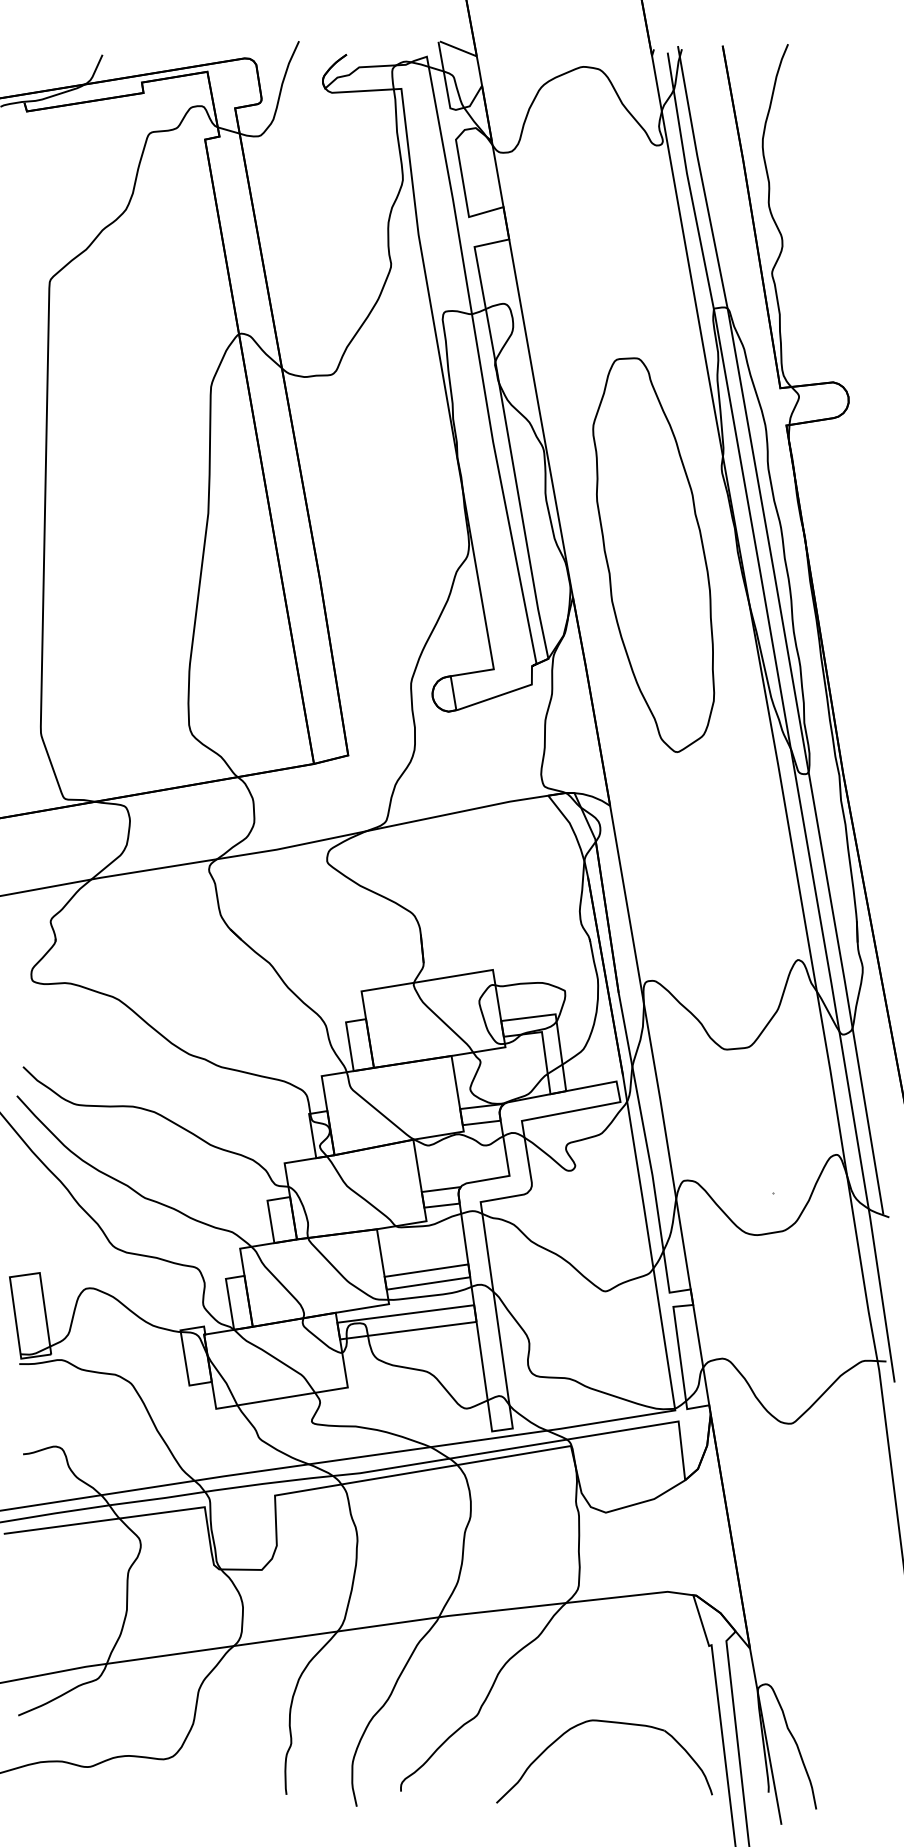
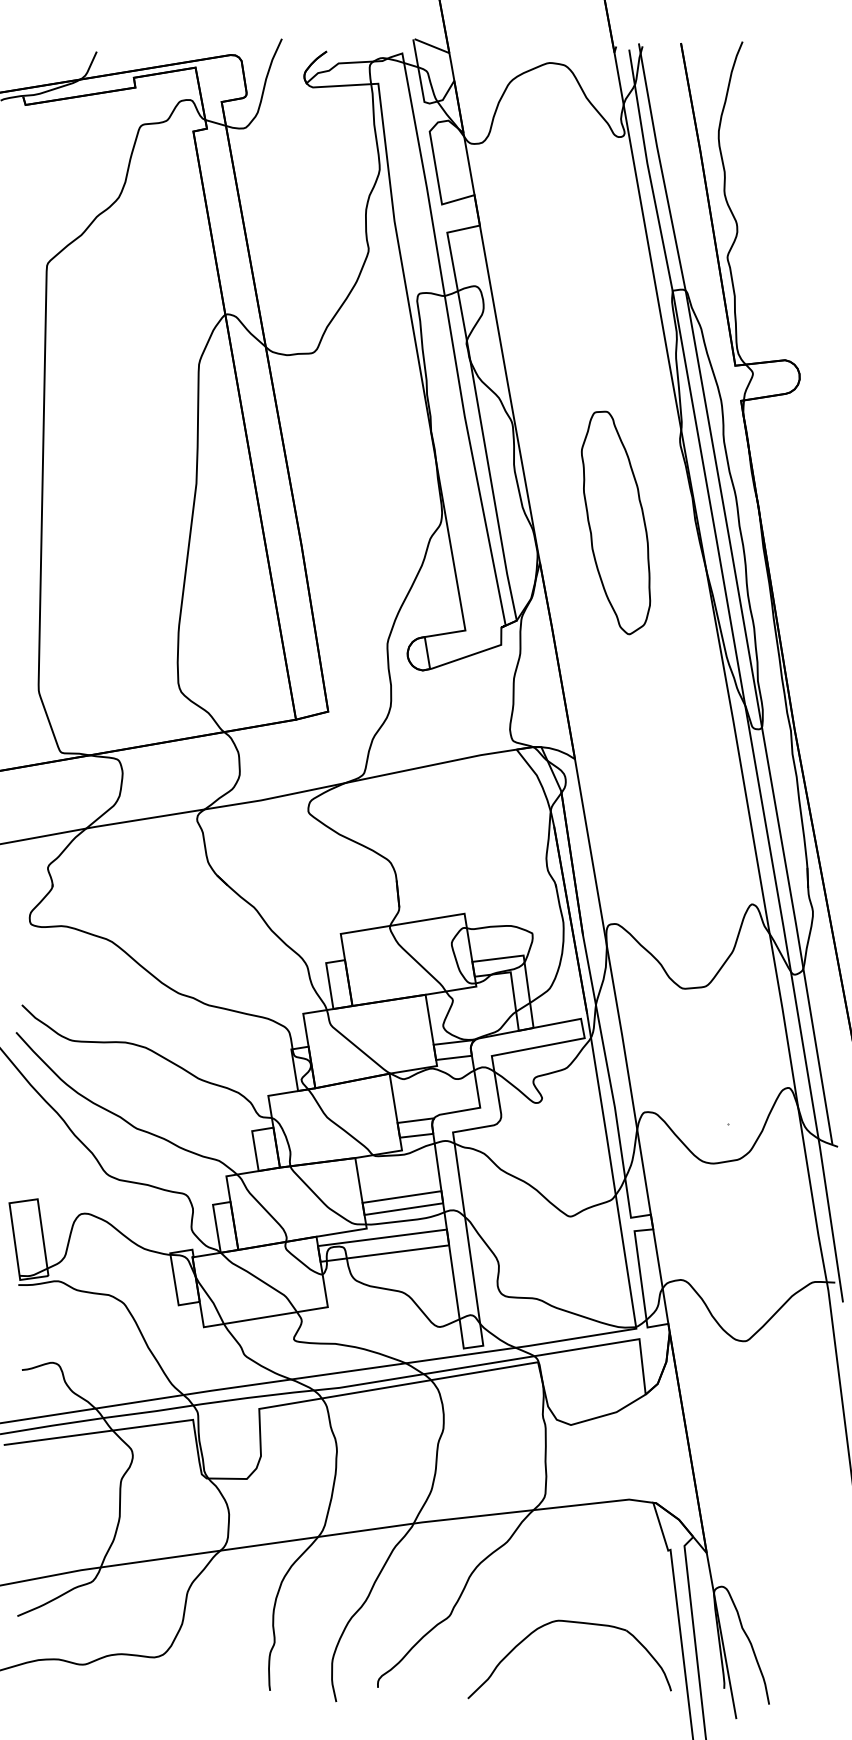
part: (653, 554) -> (615, 522), size x0.6

